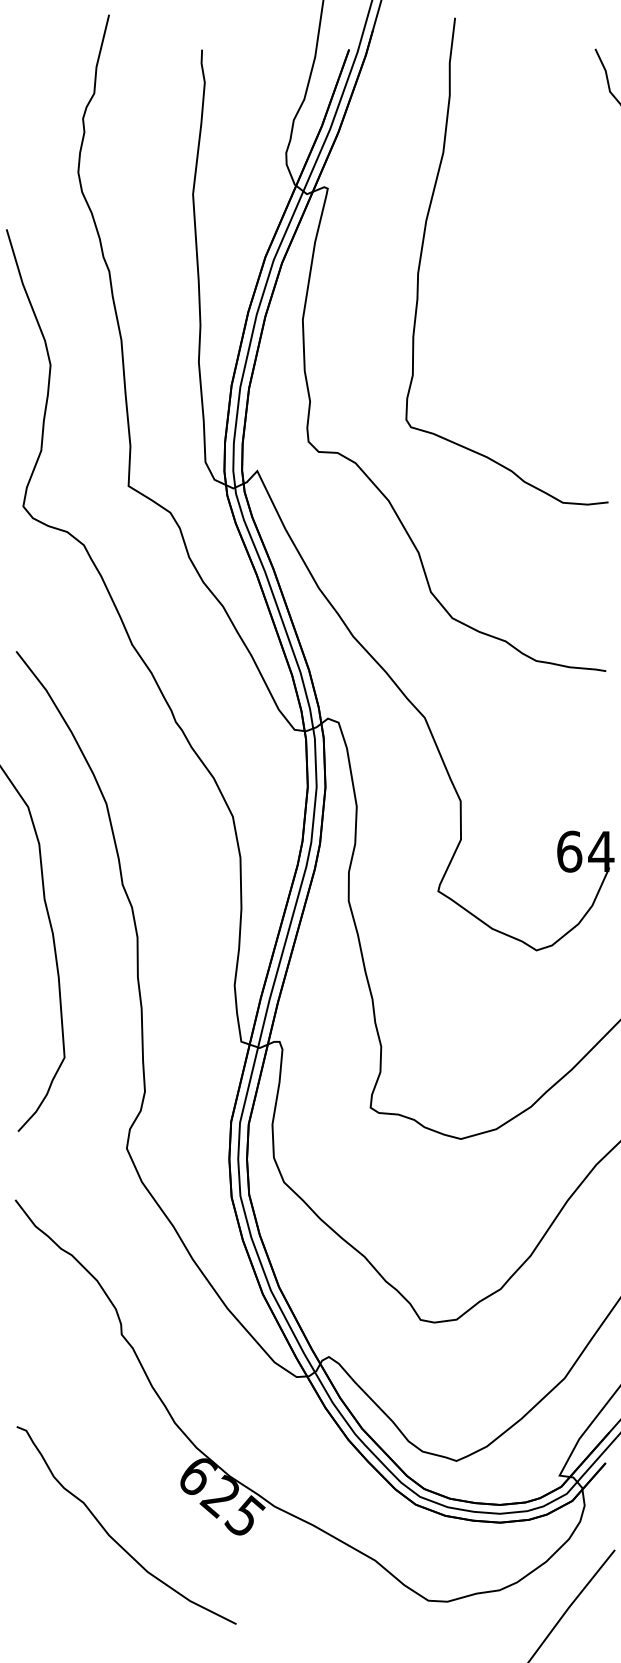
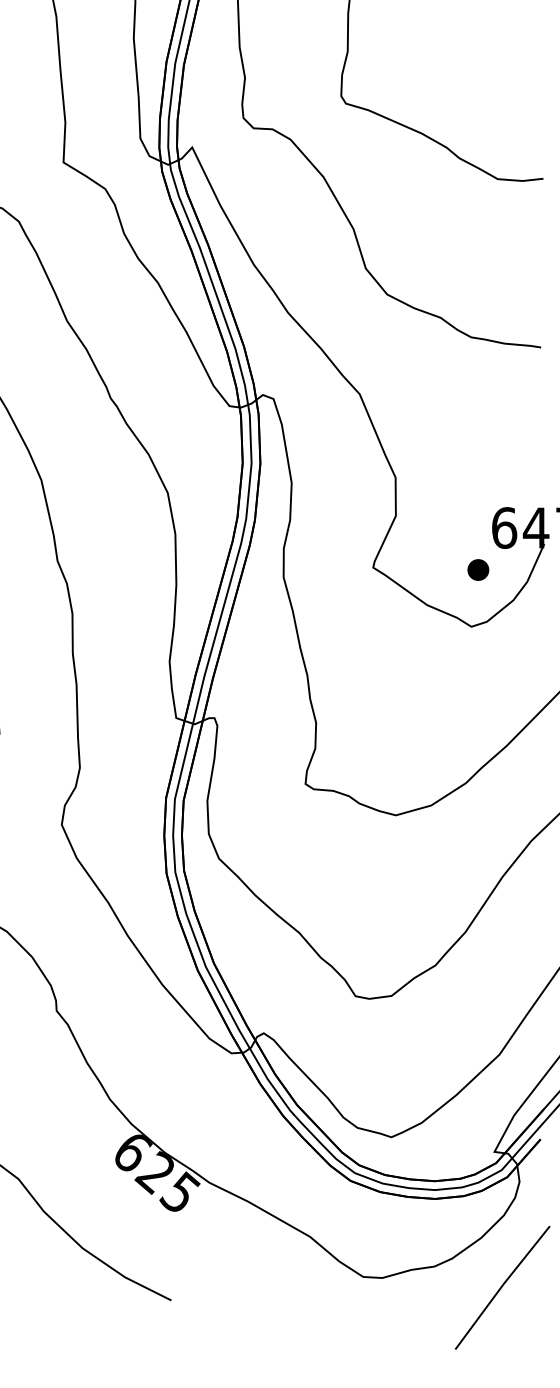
part: (543, 893) -> (478, 569), added

